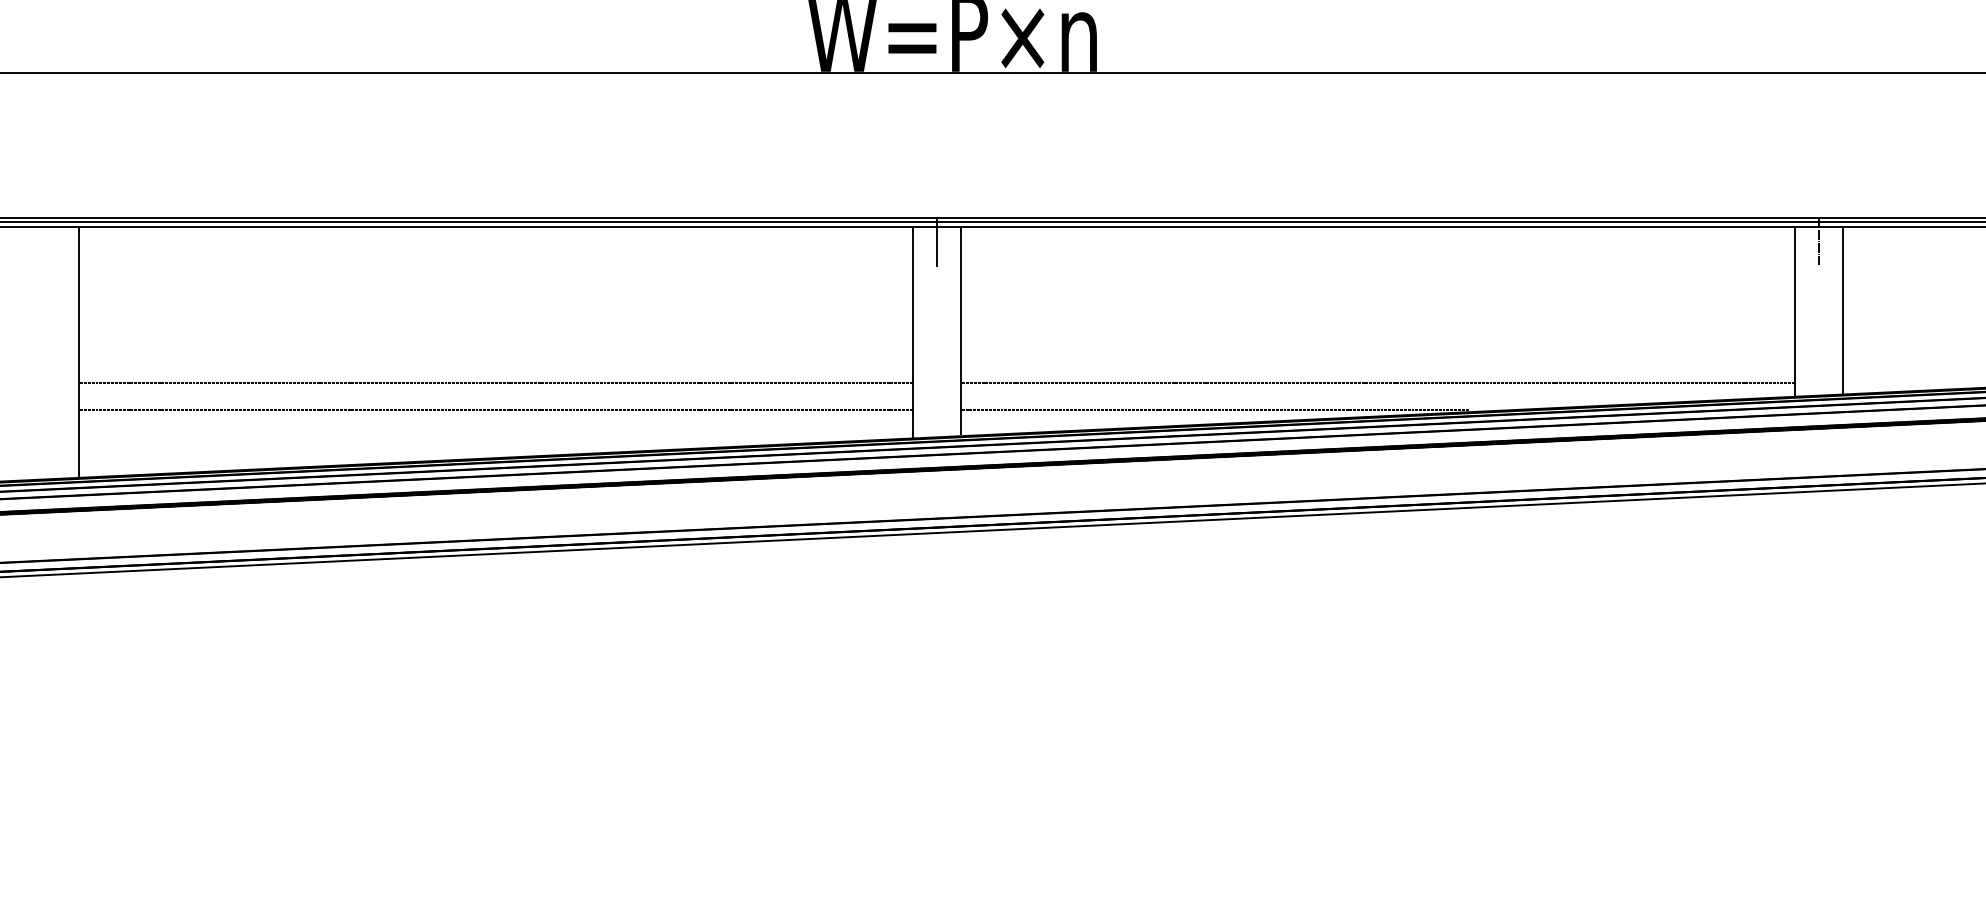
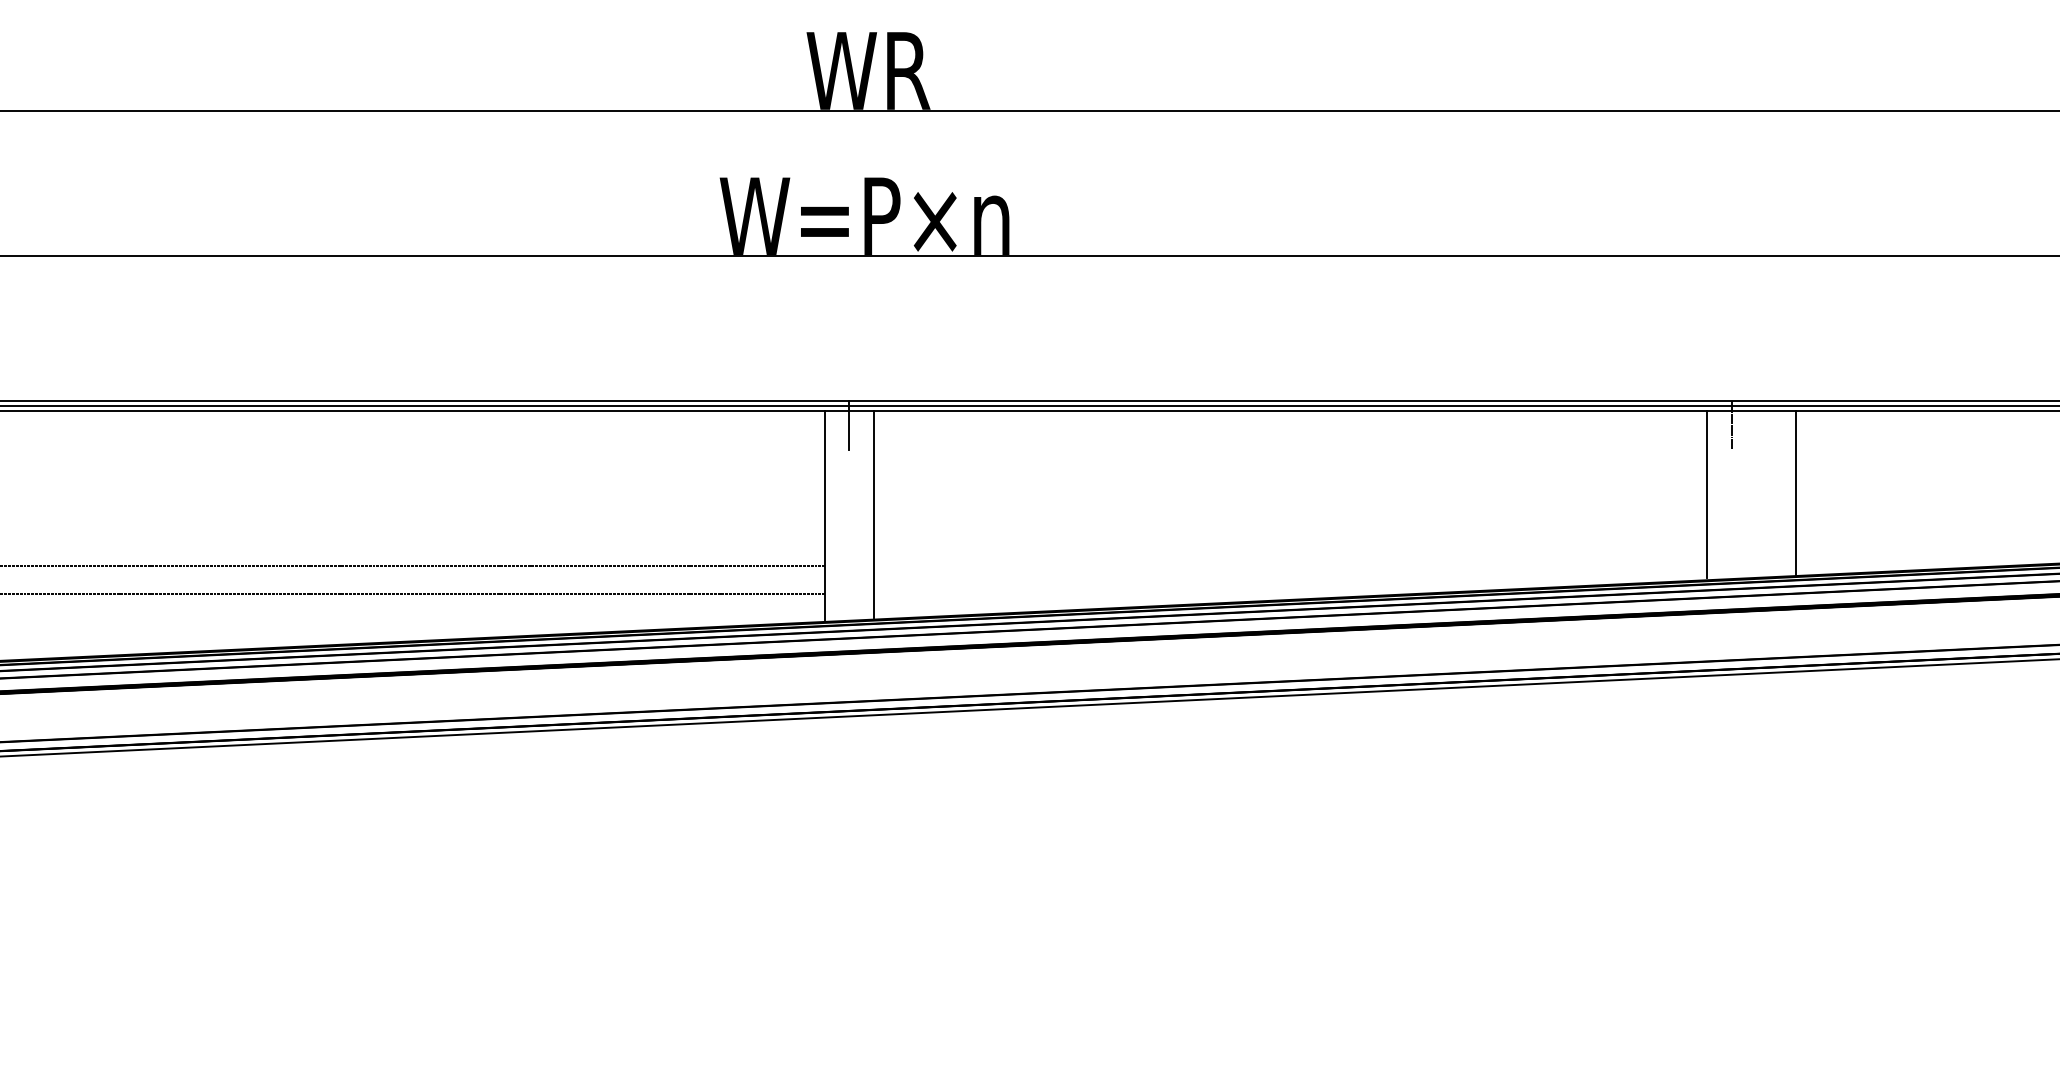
line: (1843, 310) -> (1795, 493), moved
line: (1378, 383) -> (1290, 566), removed
line: (1215, 410) -> (1127, 593), removed

